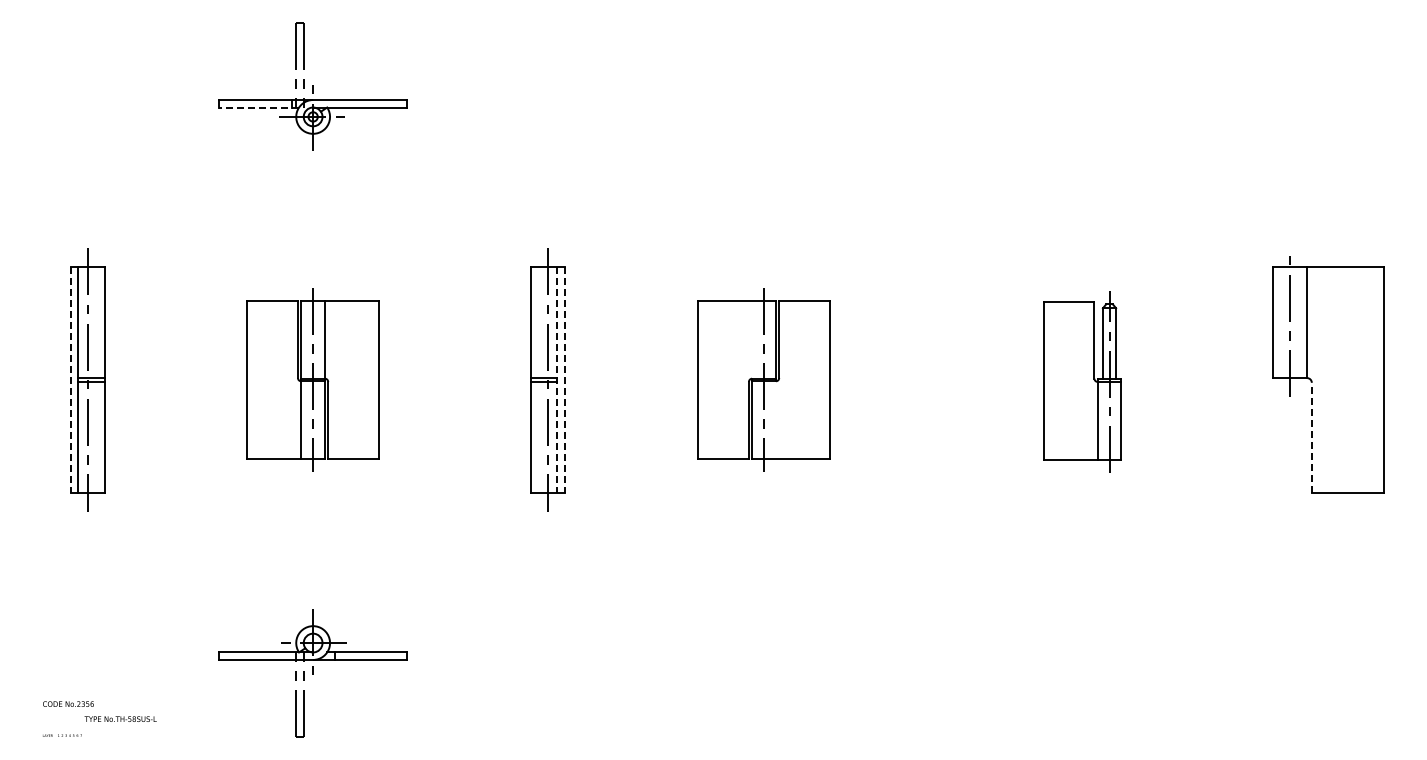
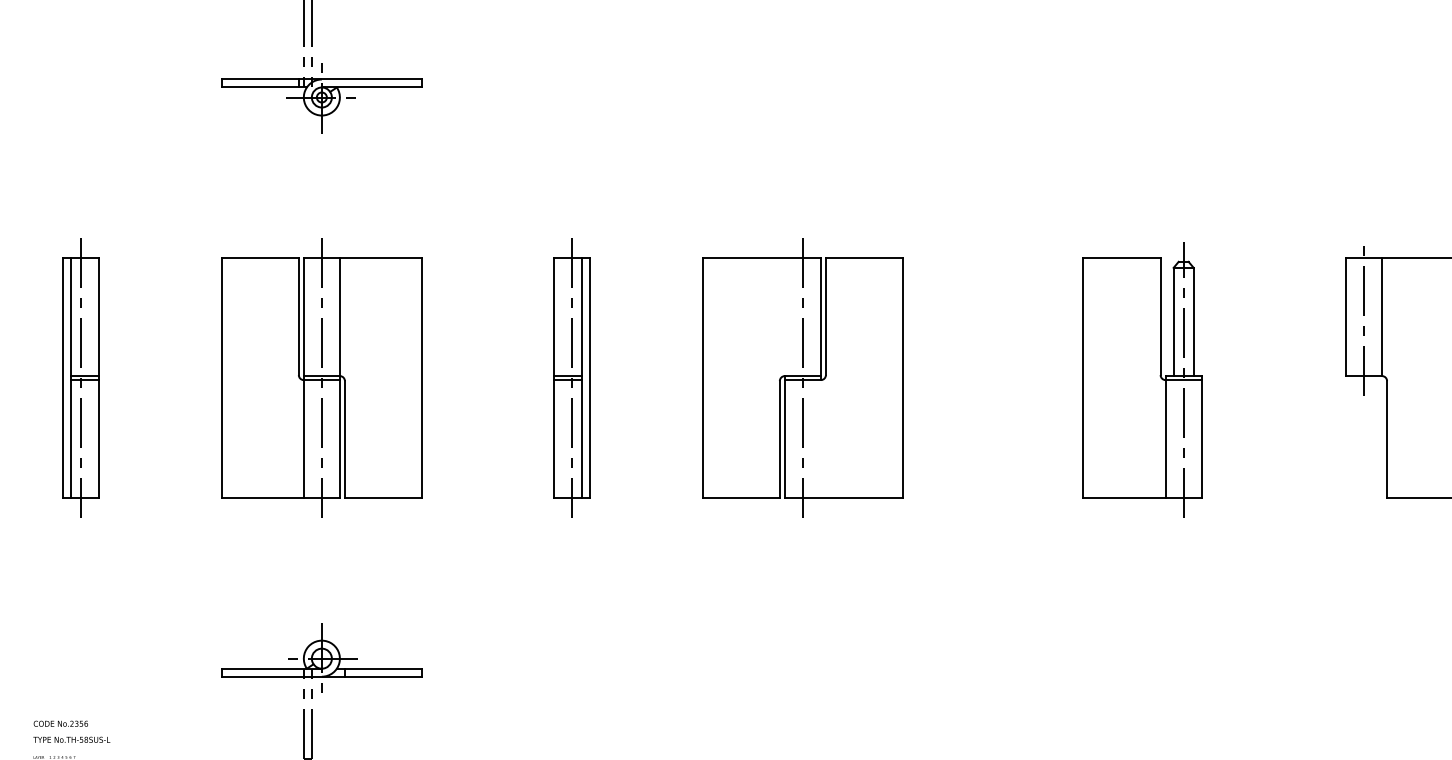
line: (259, 107) -> (264, 87), dashed -> solid
line: (70, 379) -> (63, 377), dashed -> solid
part: (312, 379) -> (321, 377), size x1.43
line: (557, 379) -> (582, 377), dashed -> solid
line: (564, 379) -> (589, 377), dashed -> solid
part: (763, 379) -> (802, 377), size x1.43
part: (1082, 381) -> (1142, 379), size x1.43
line: (1311, 437) -> (1386, 439), dashed -> solid
text: (120, 718) -> (71, 739), moved

